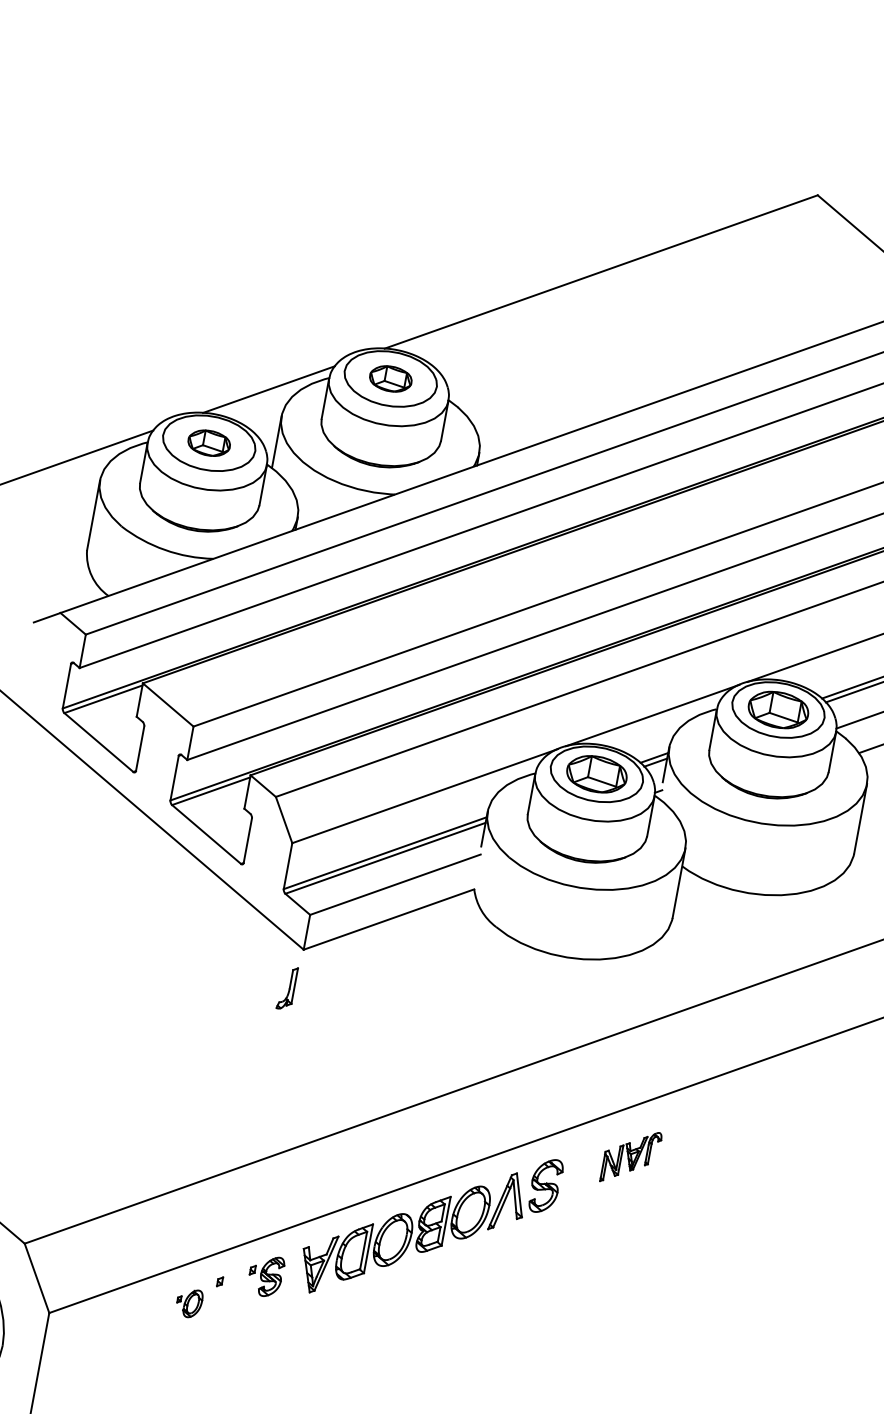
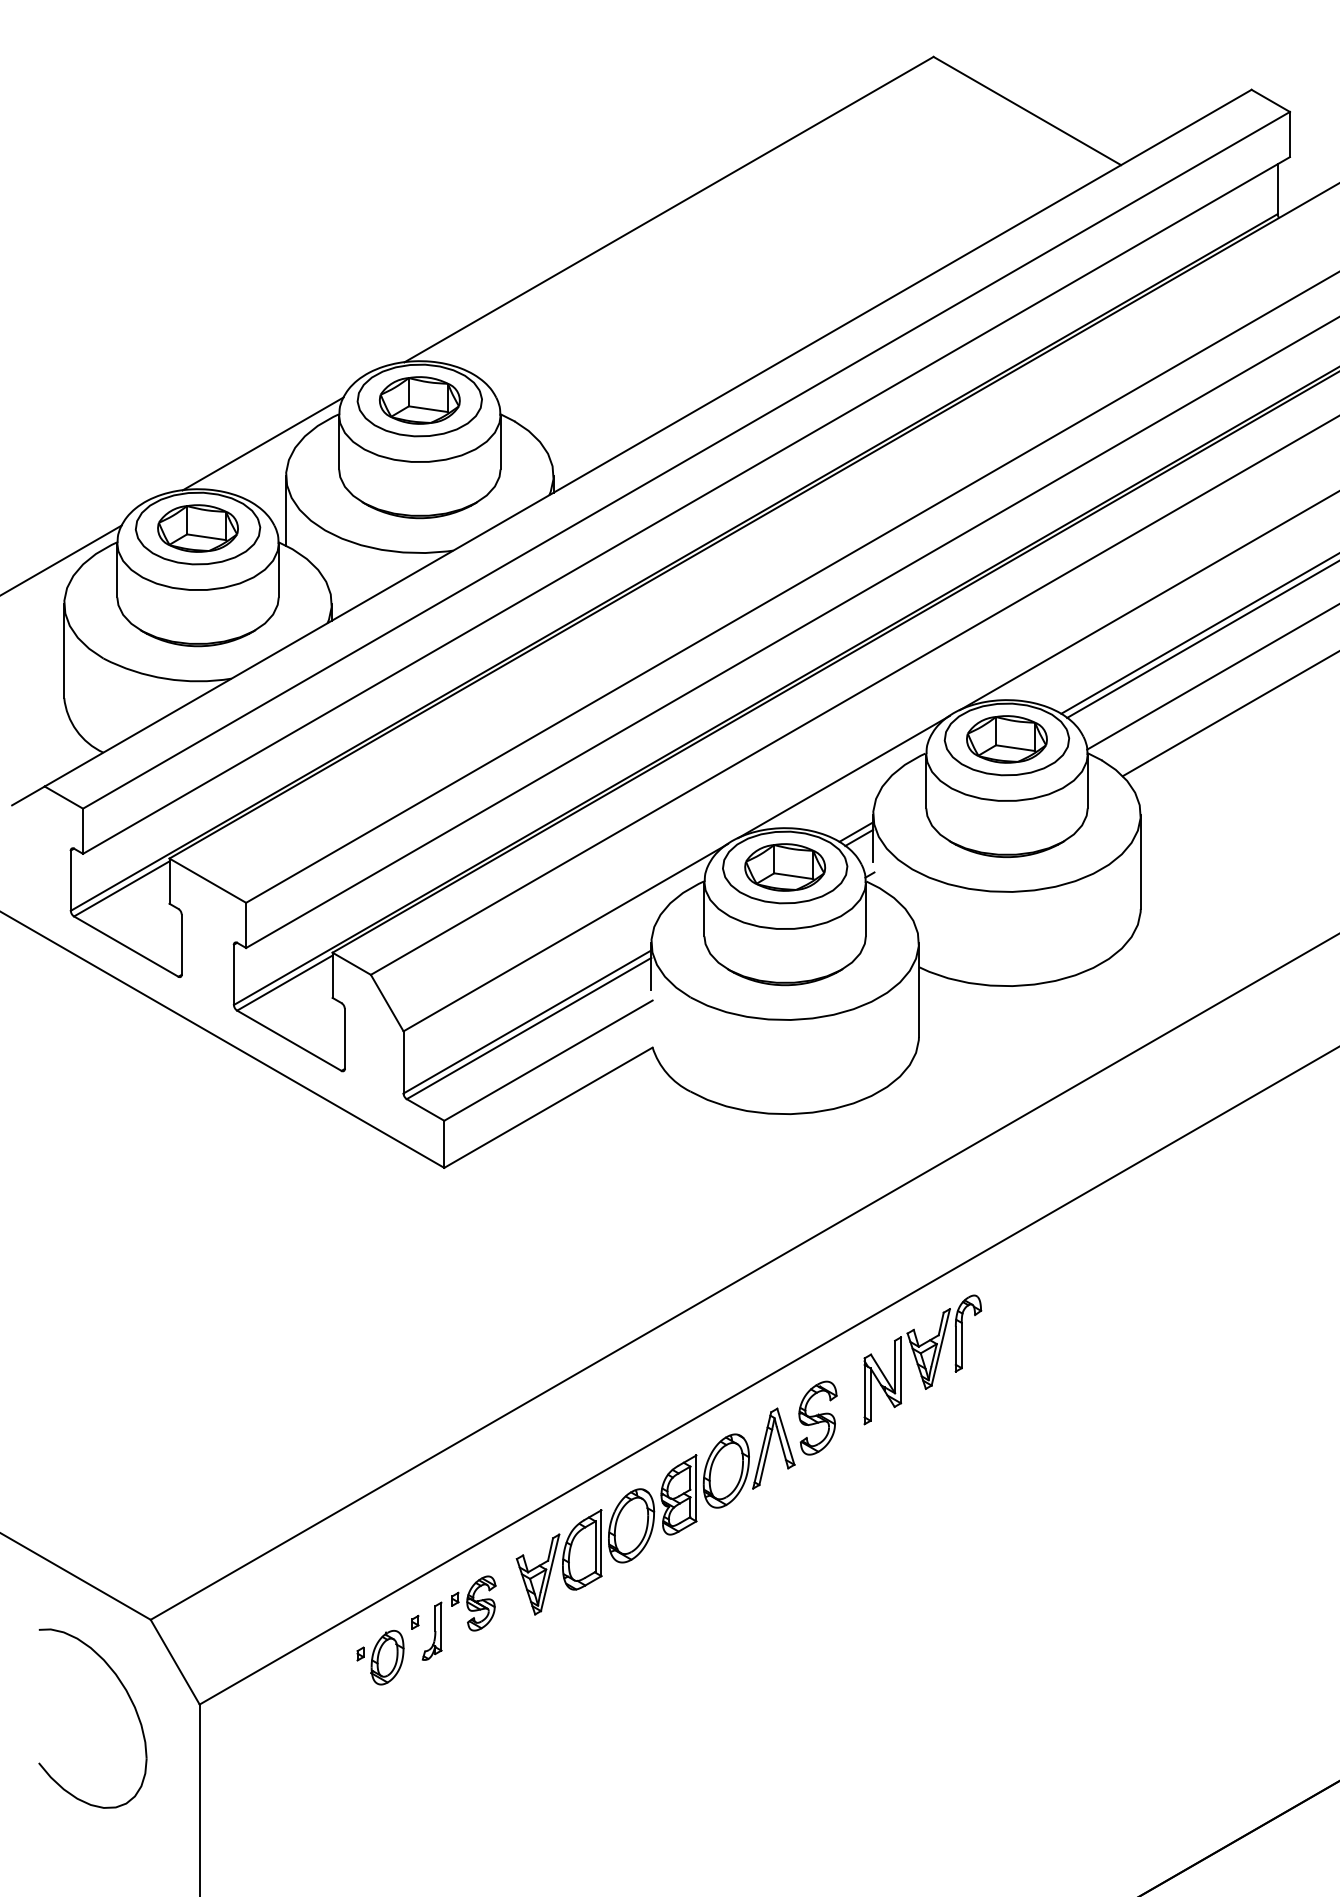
part: (390, 378) -> (419, 400), size x1.43
part: (208, 443) -> (197, 528), size x1.43
part: (286, 987) -> (431, 1630), moved
part: (631, 1156) -> (922, 1359), size x1.67
part: (189, 1303) -> (380, 1657), size x1.43

